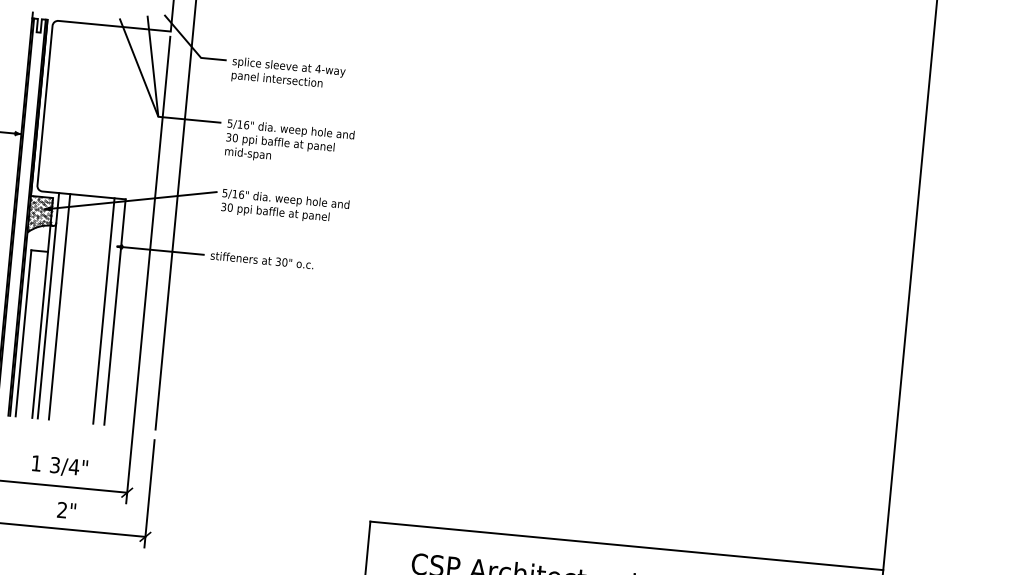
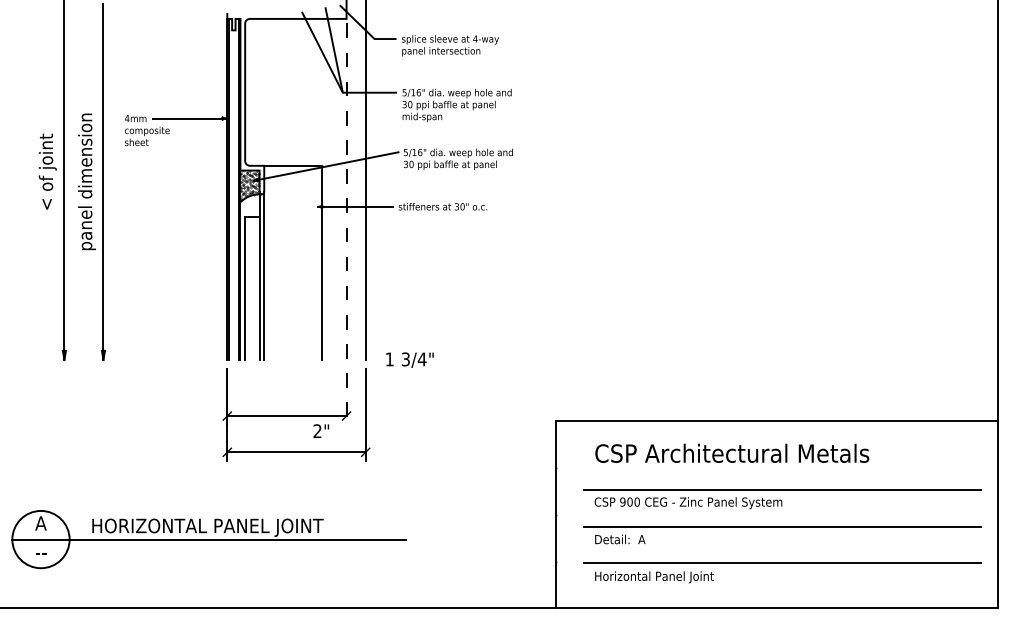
line: (148, 270) -> (346, 224), solid -> dashed
line: (59, 306) -> (273, 262), removed
line: (104, 310) -> (312, 262), removed
text: (59, 465) -> (409, 359), moved
text: (65, 509) -> (320, 430), moved

